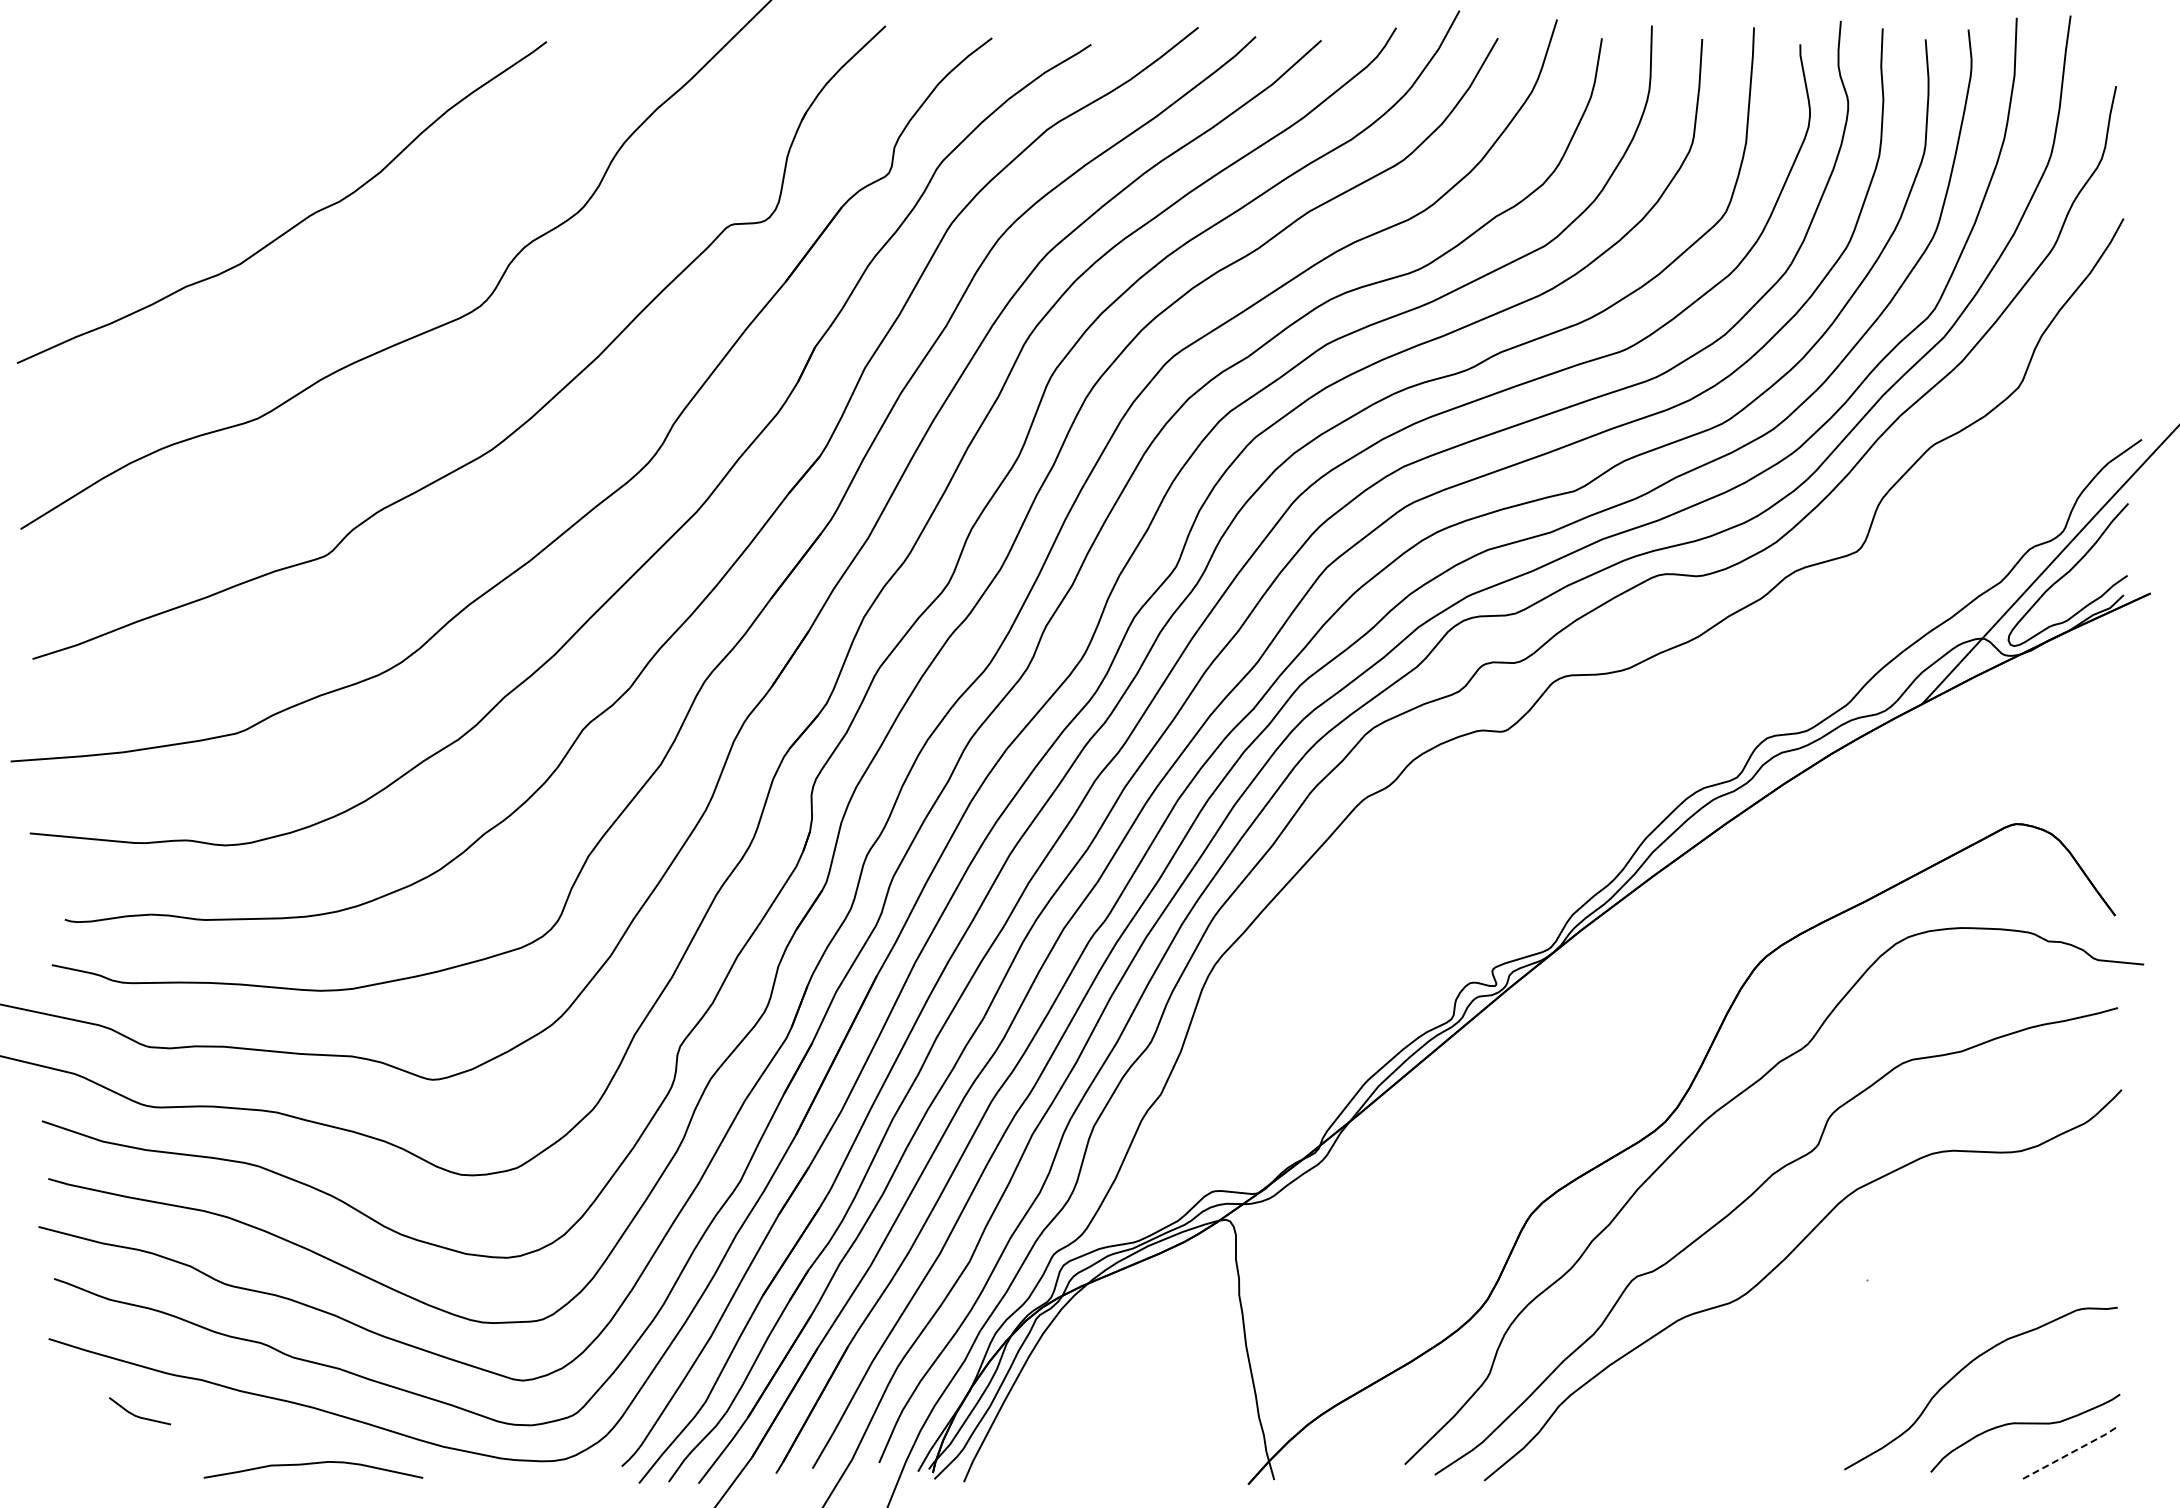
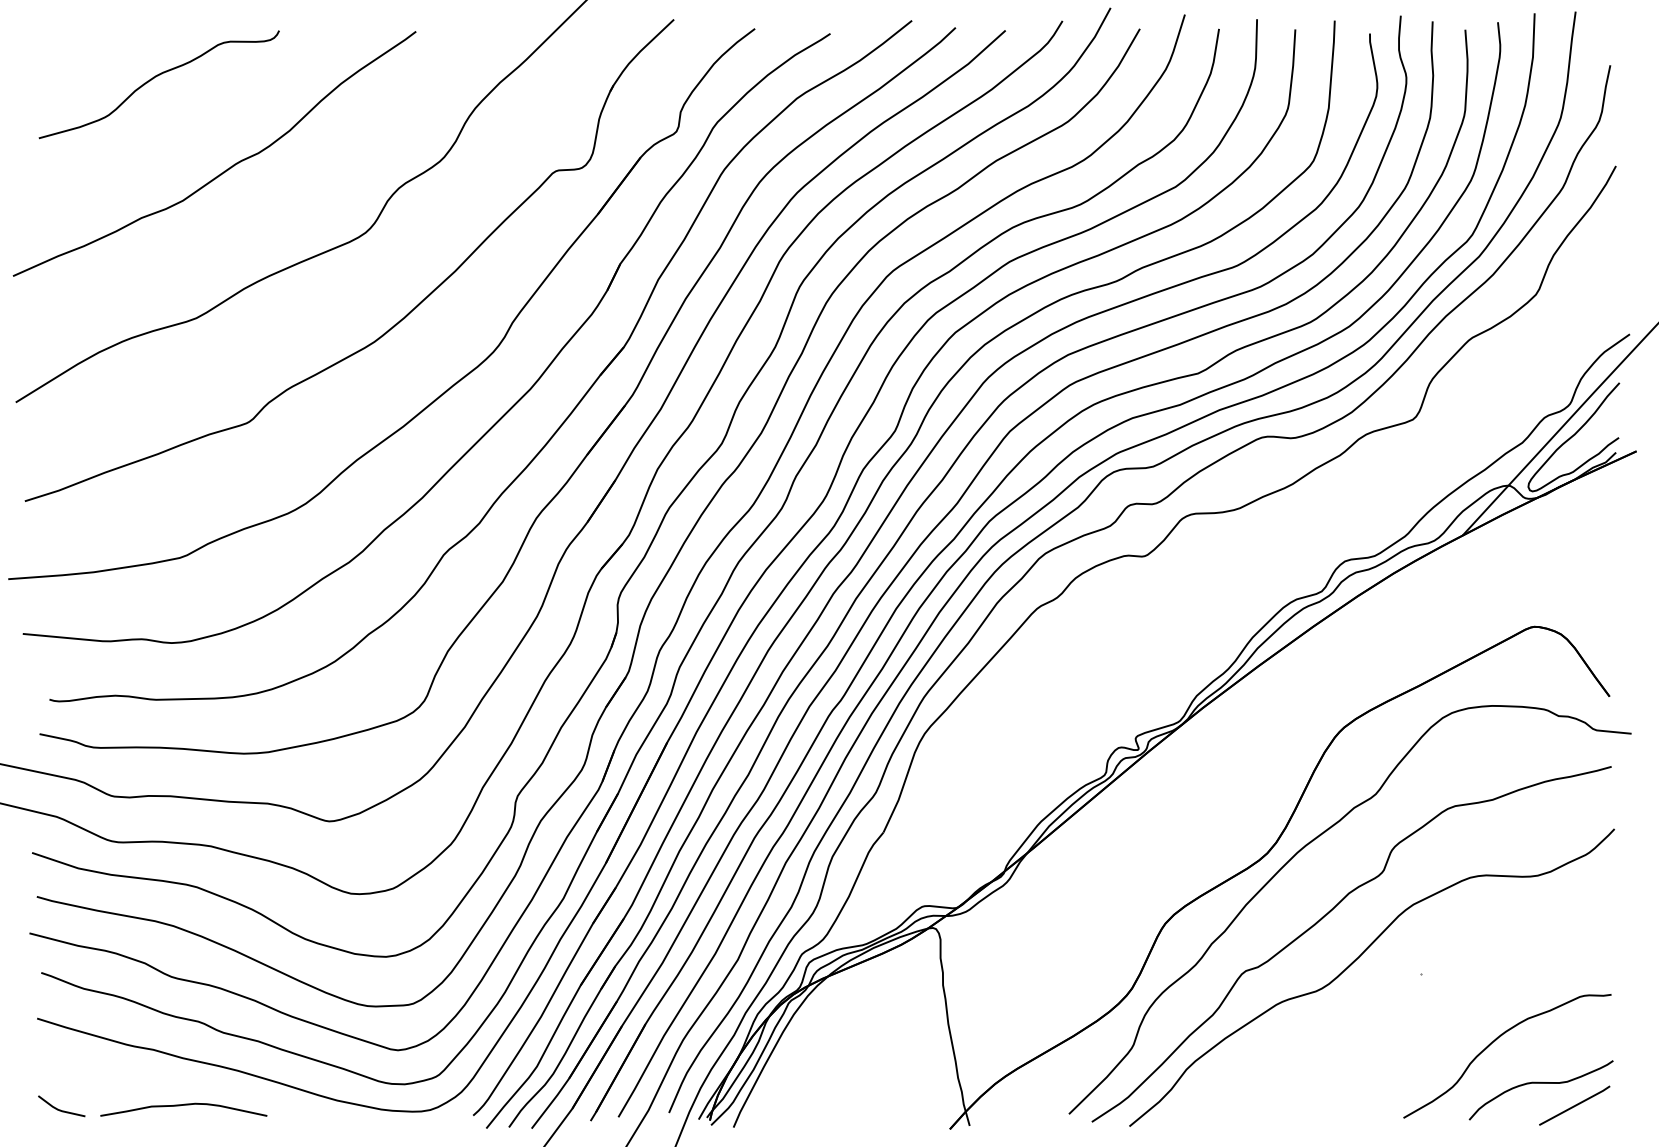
curve: (202, 103) -> (154, 78), added
line: (137, 1415) -> (59, 1109), moved
line: (2069, 1453) -> (1574, 1105), dashed -> solid
curve: (313, 1464) -> (183, 1105), moved

